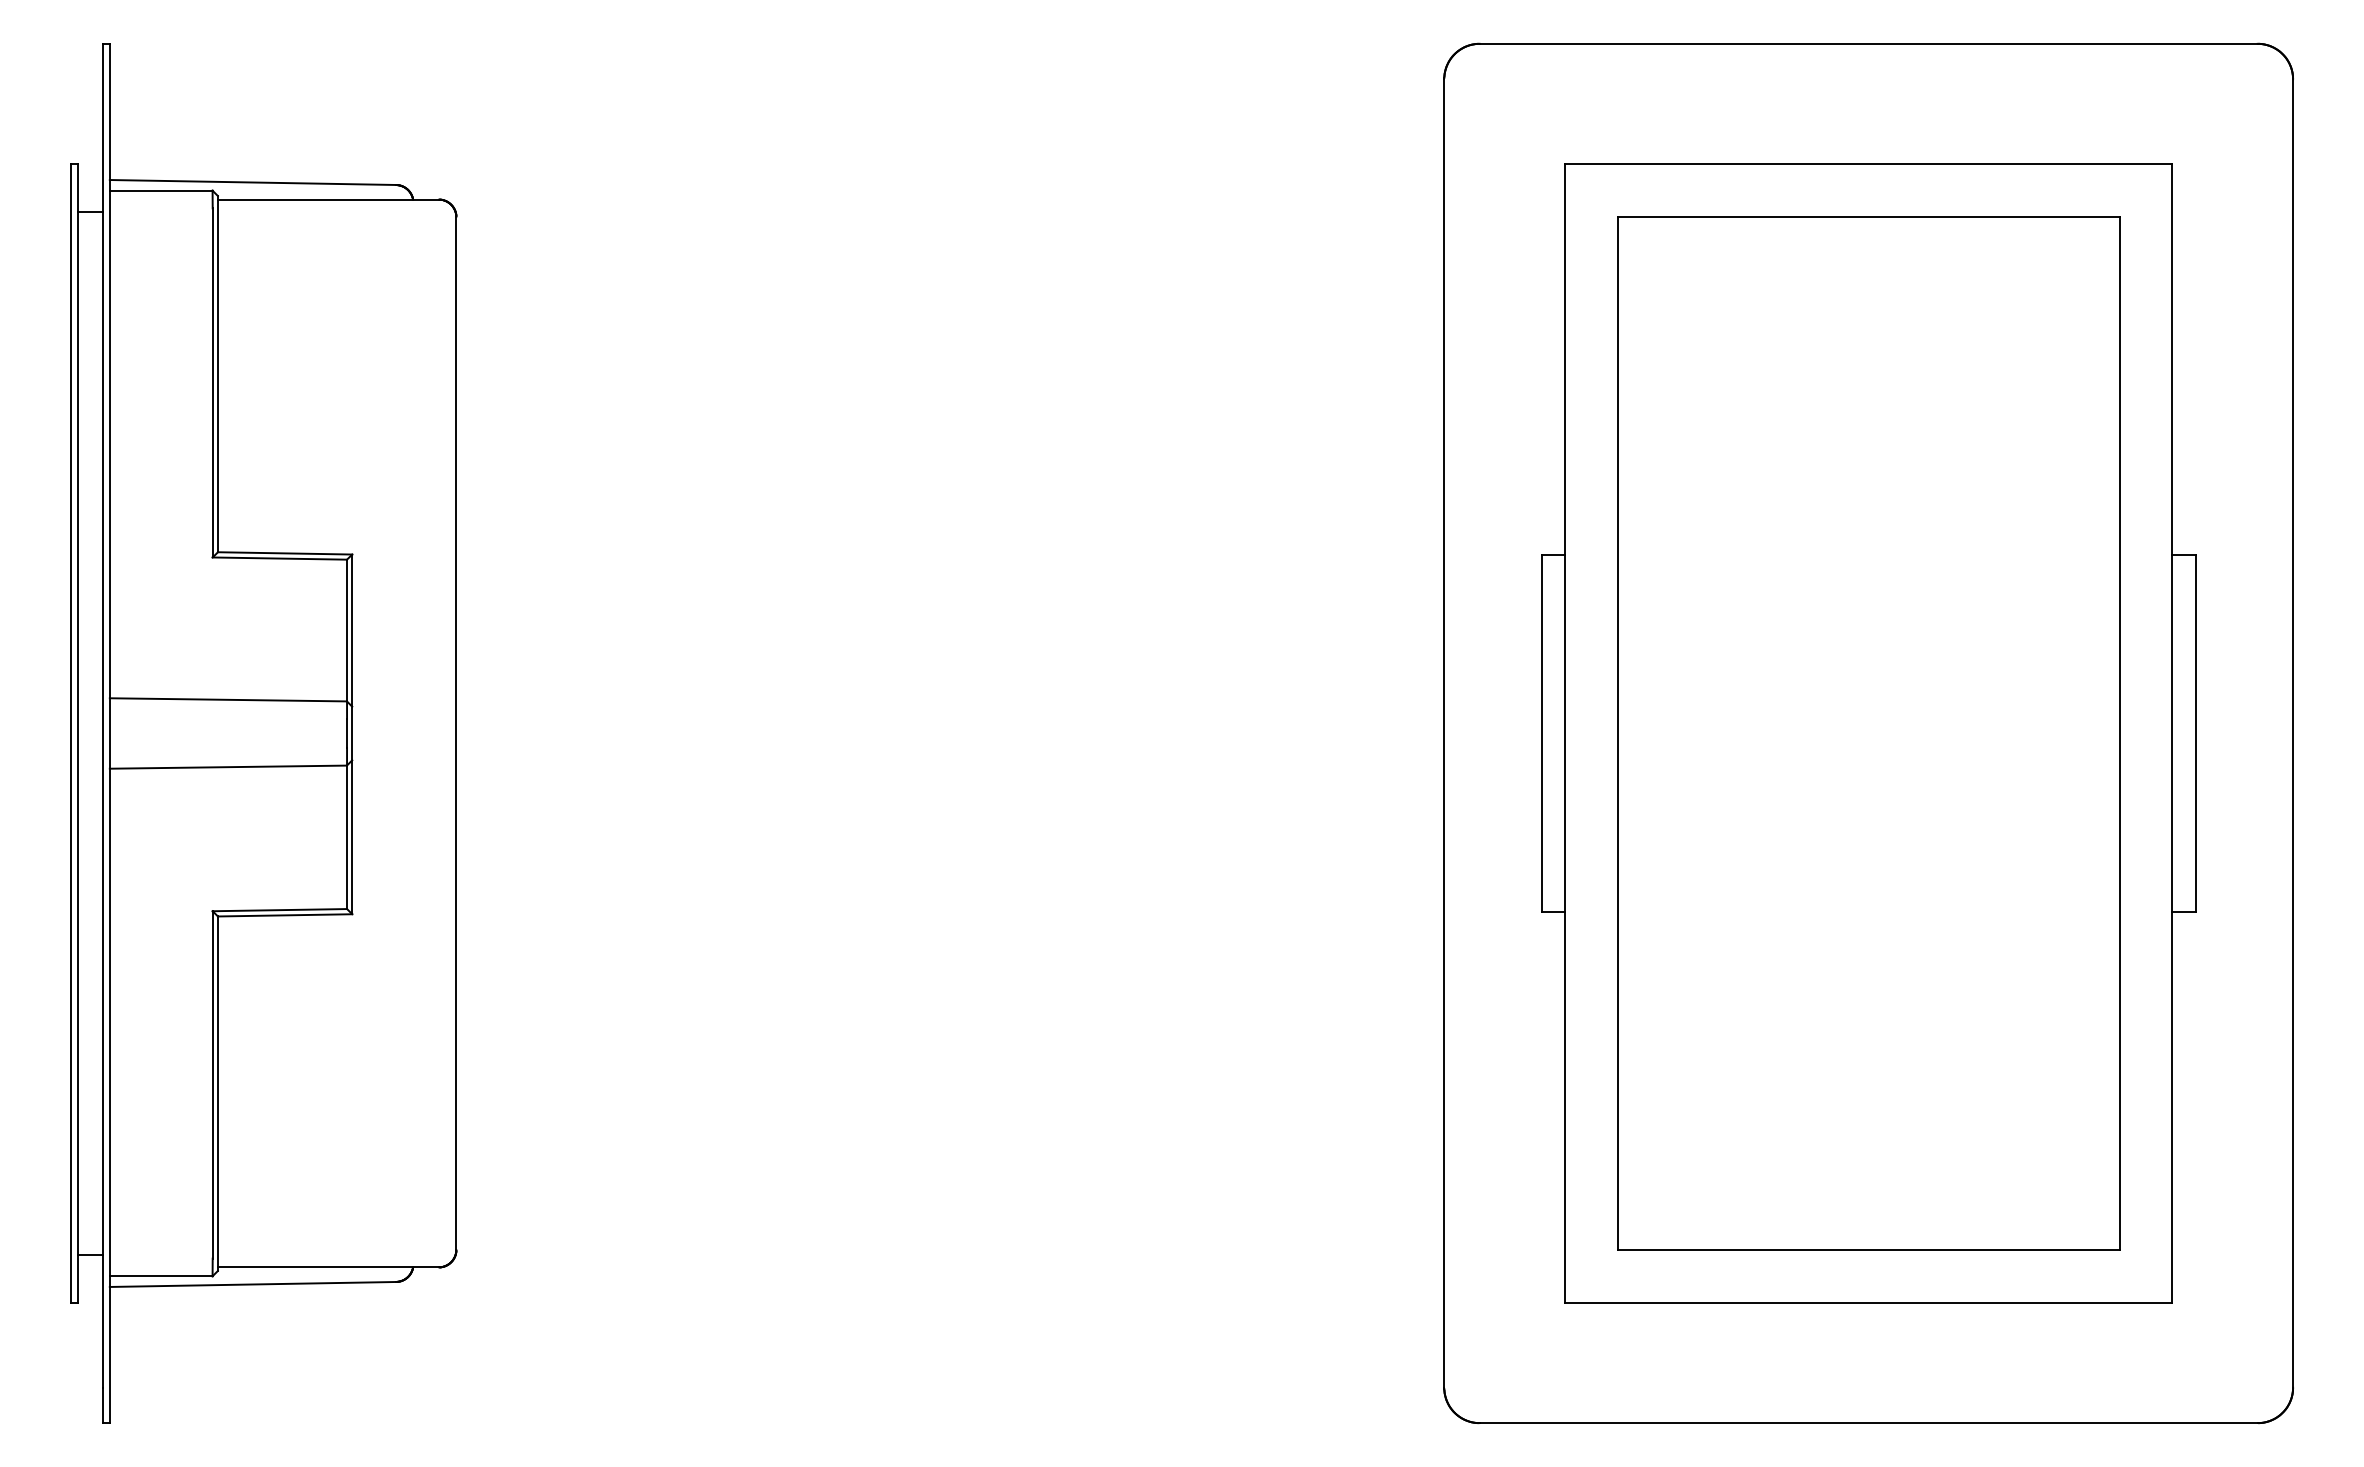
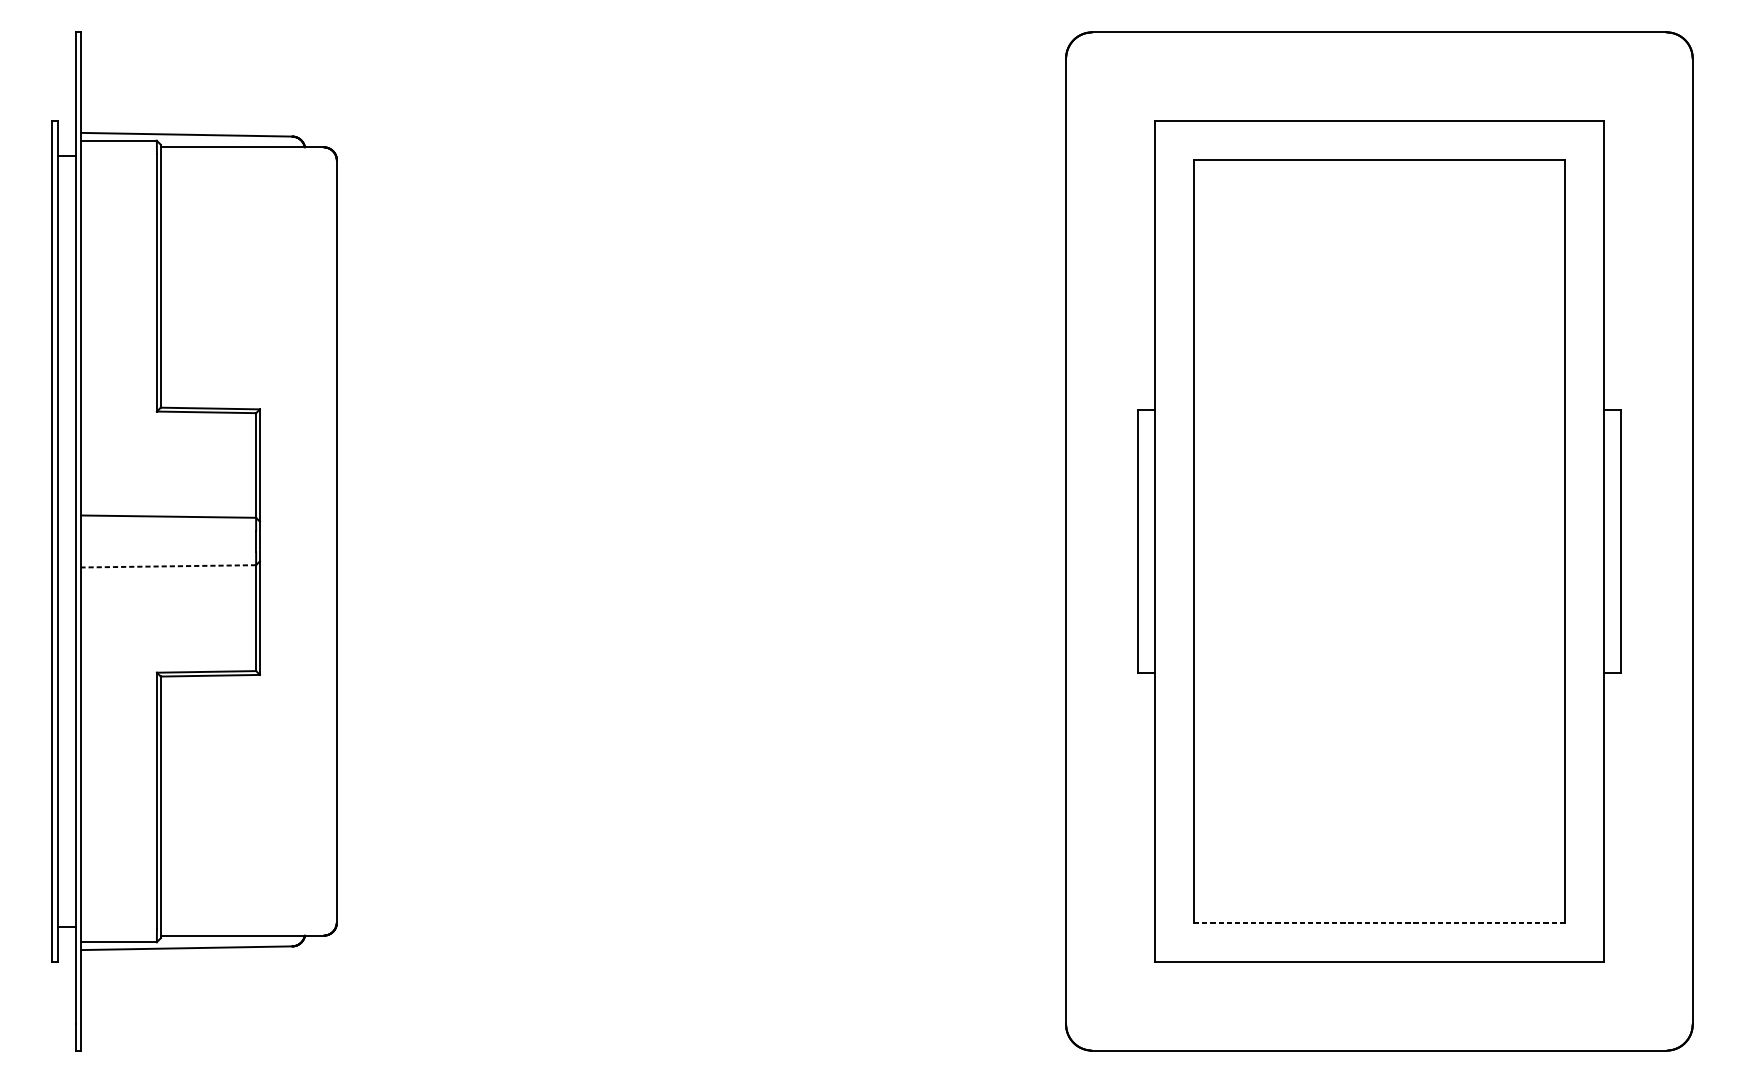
line: (228, 767) -> (168, 566), solid -> dashed
line: (1868, 1249) -> (1379, 922), solid -> dashed

